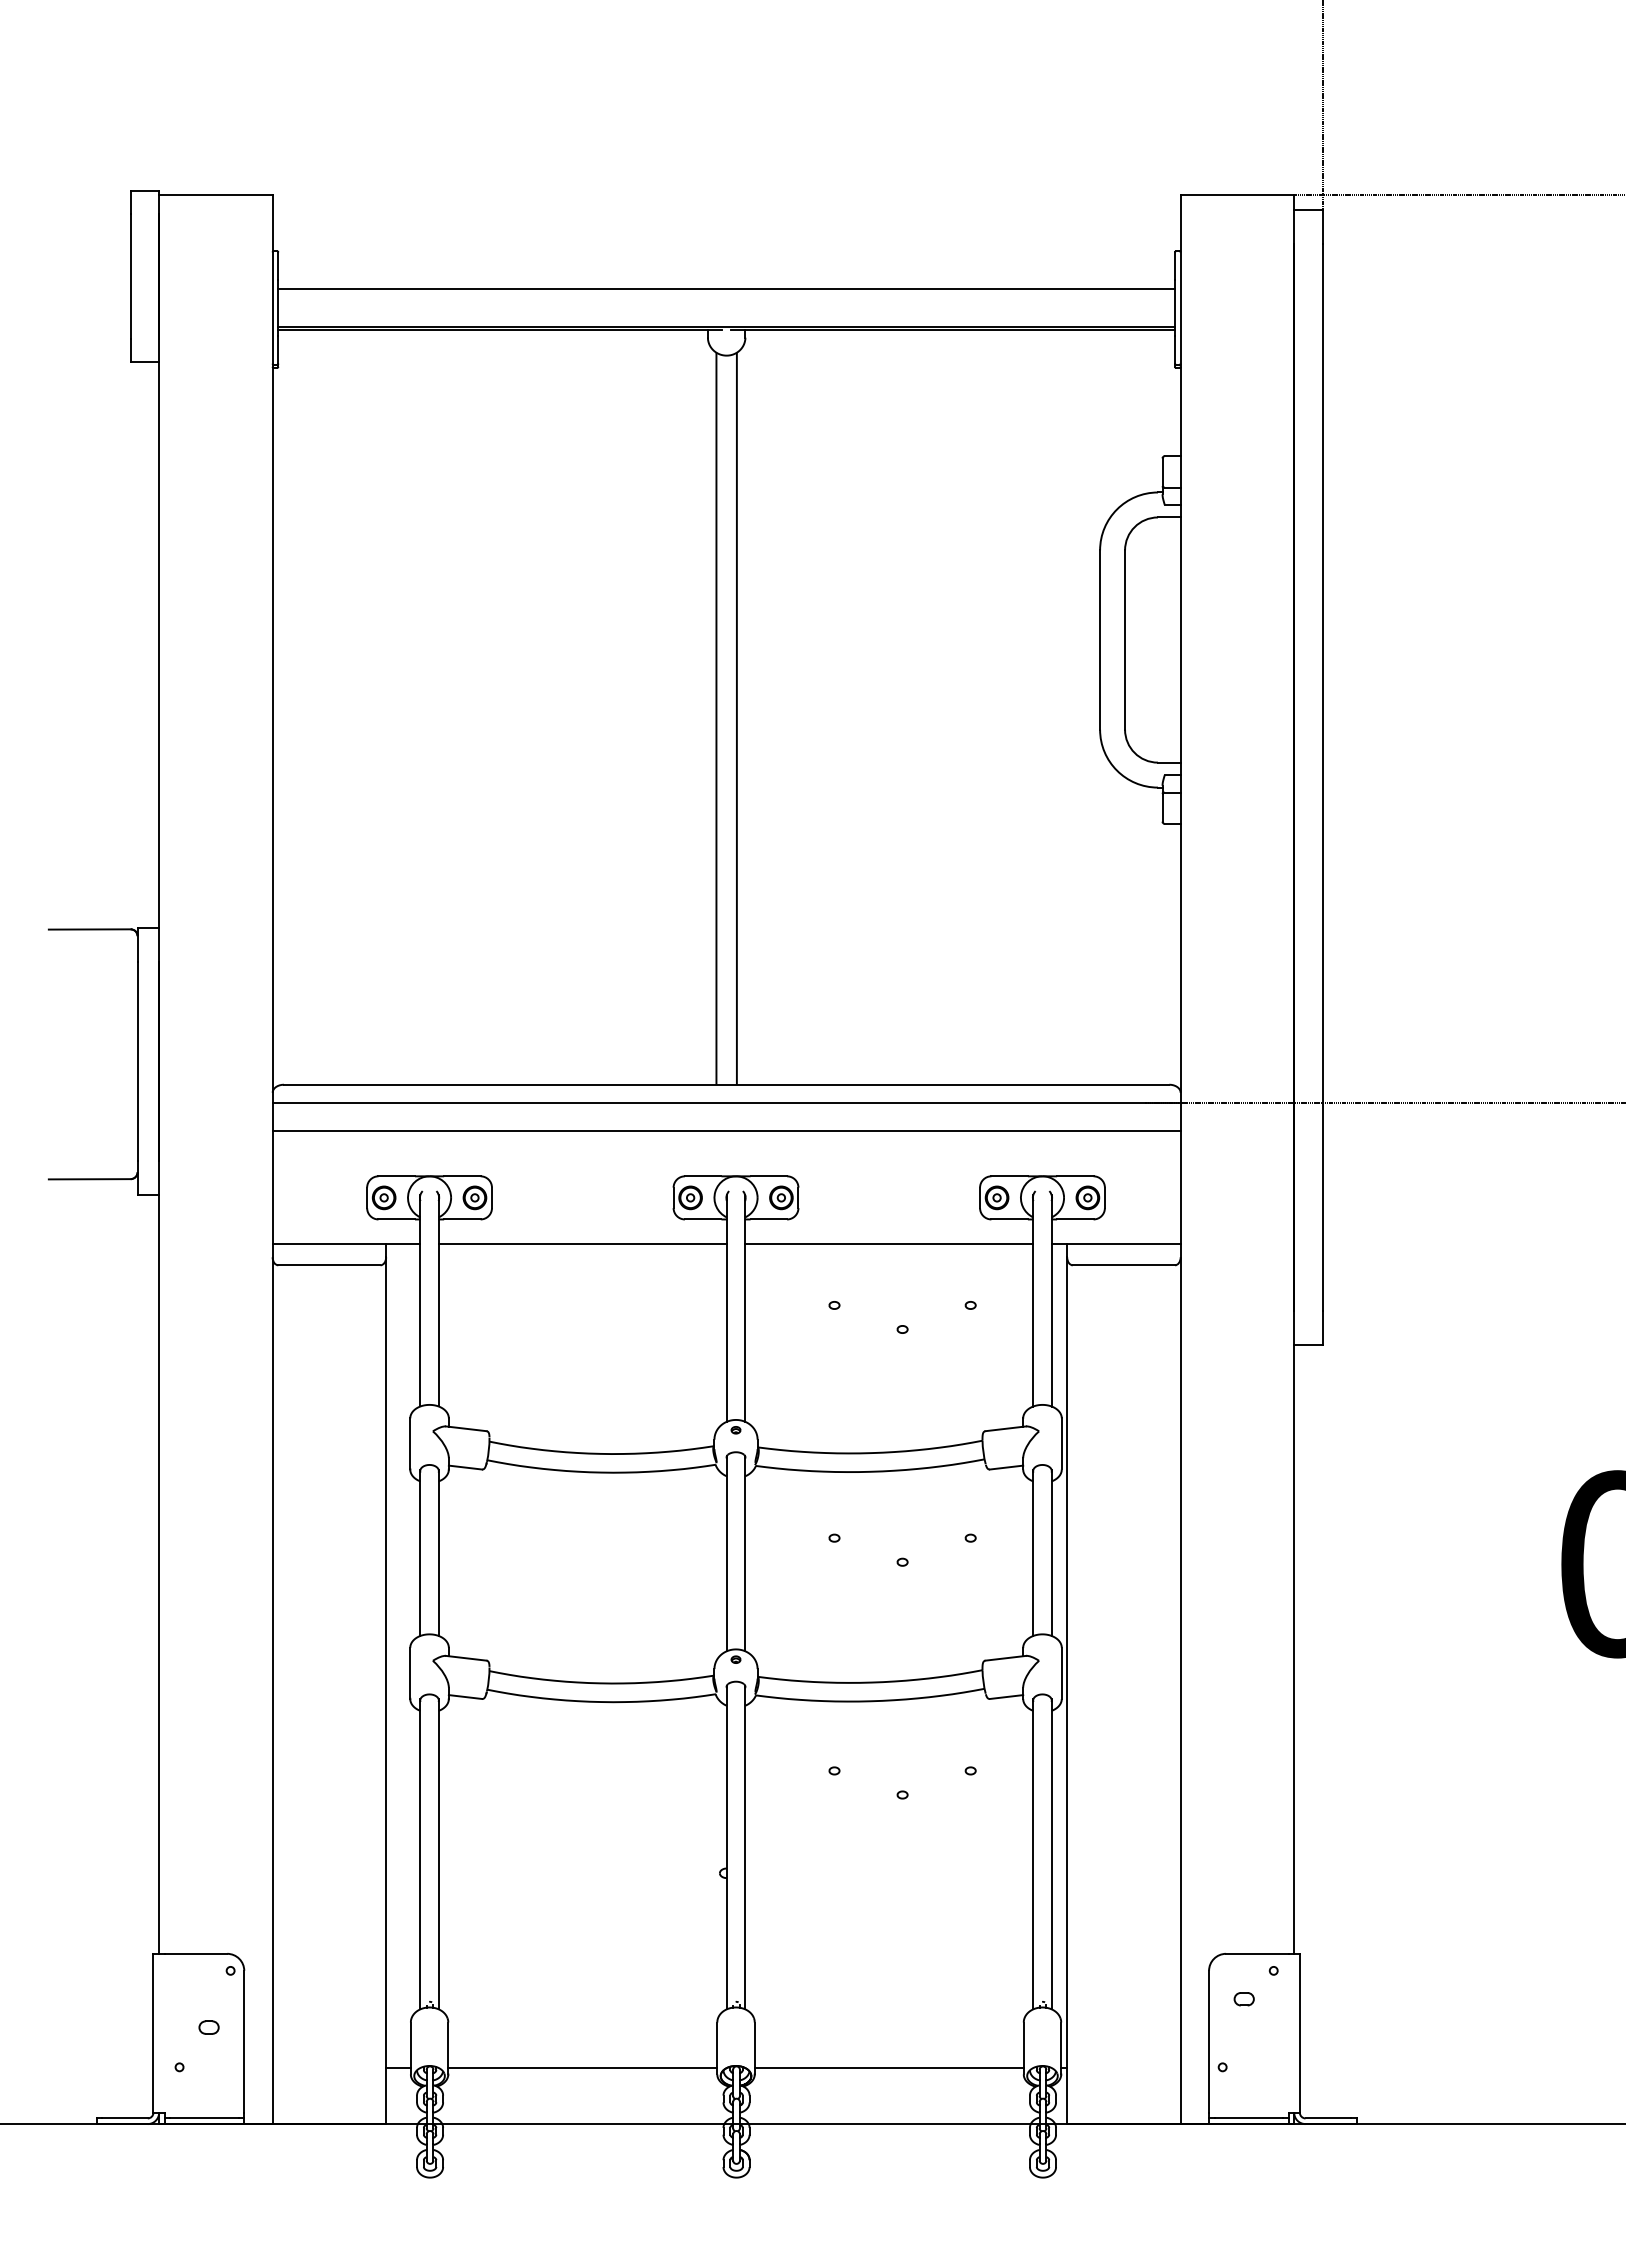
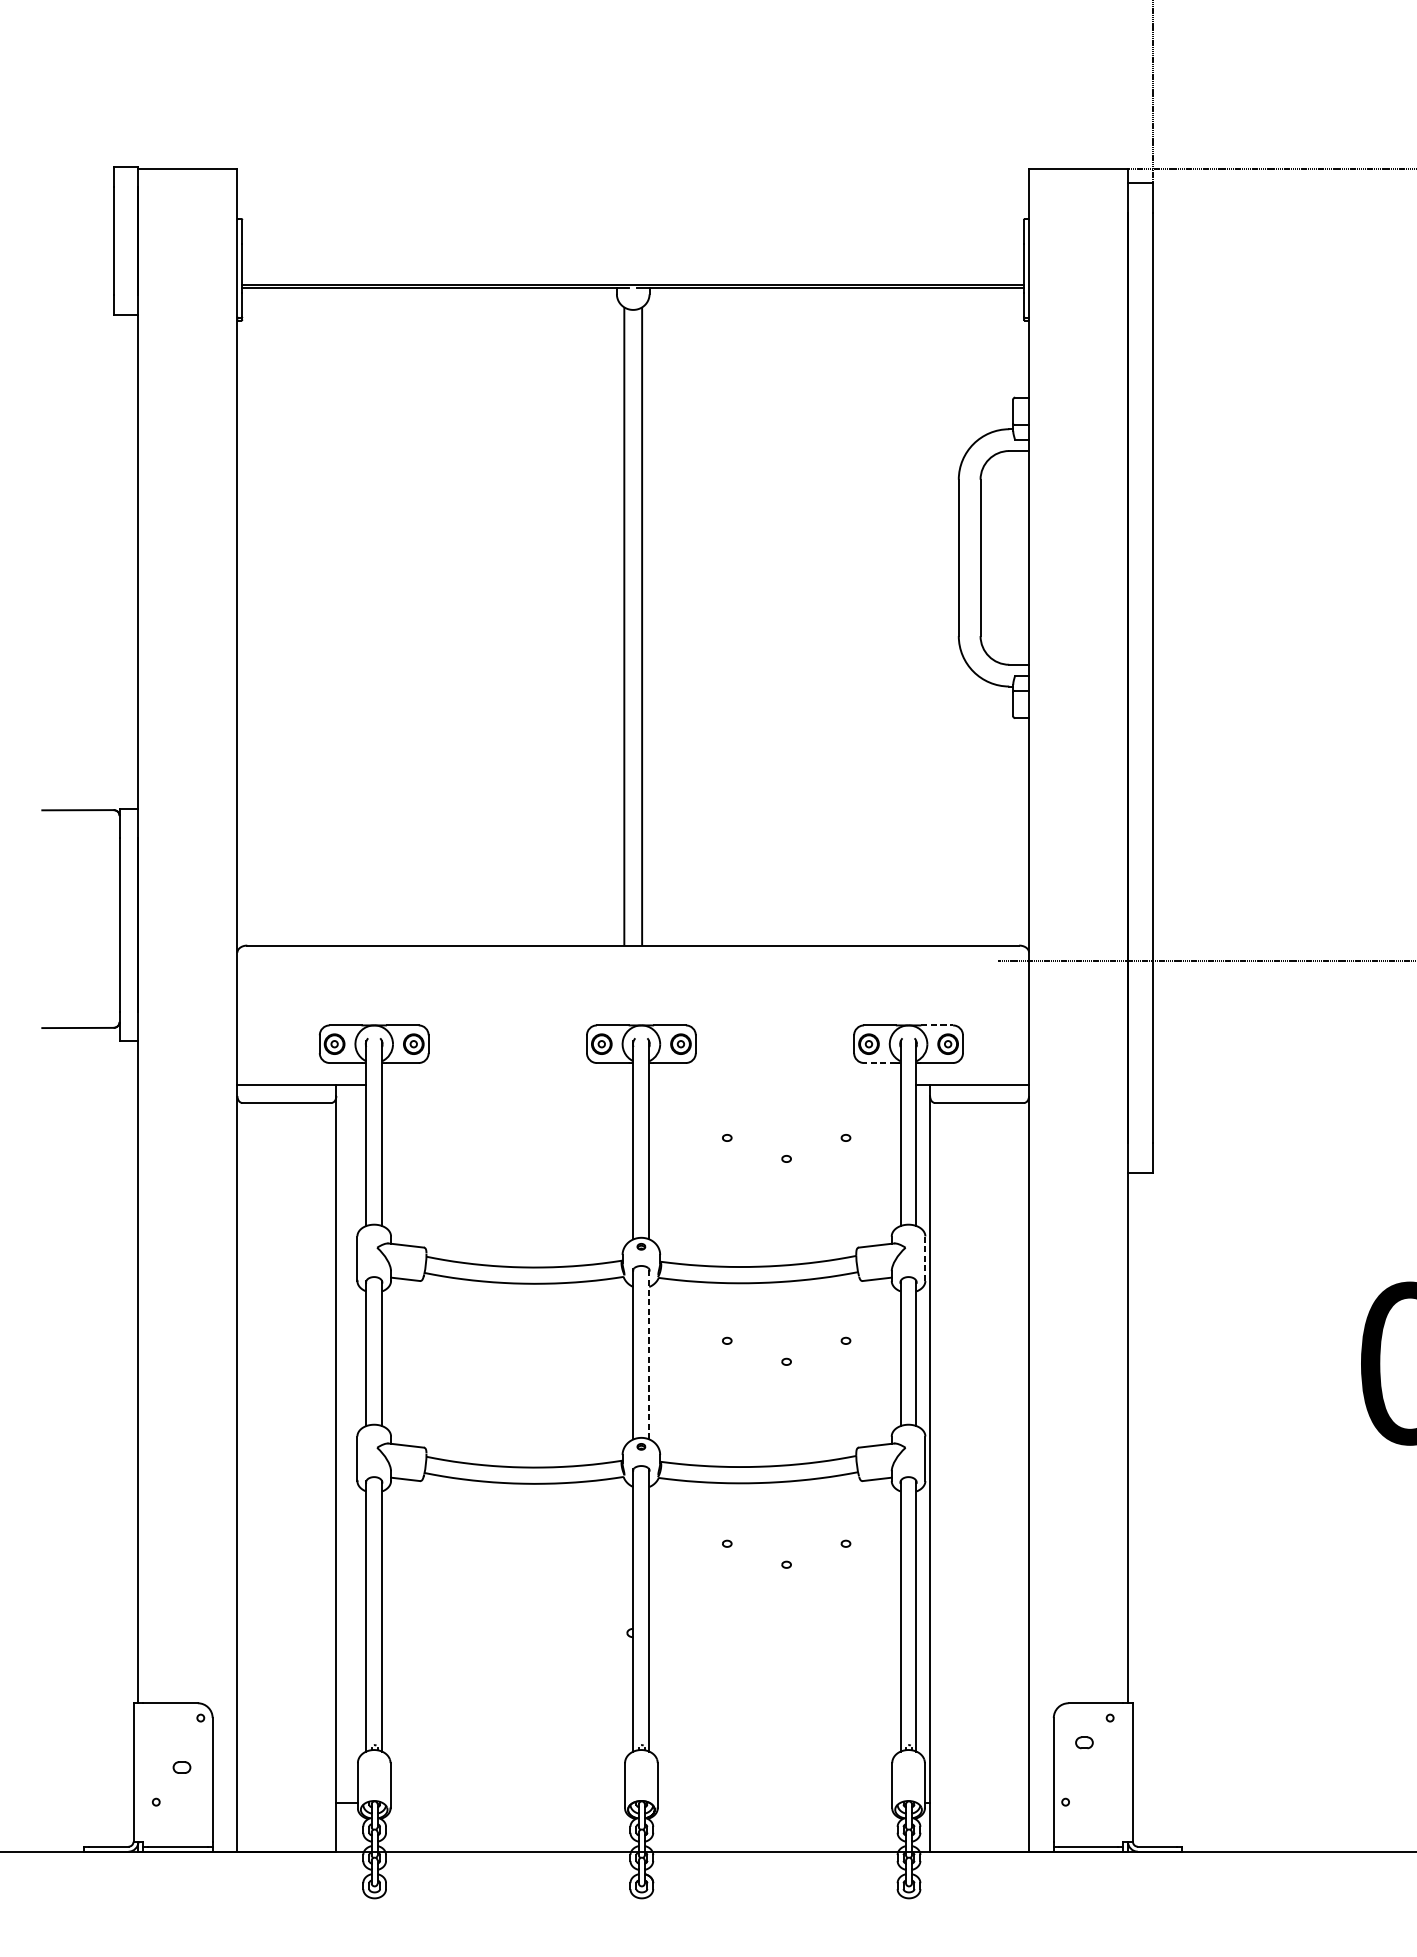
line: (726, 288) -> (633, 251), removed
line: (726, 1102) -> (633, 961), removed
line: (726, 1130) -> (633, 985), removed
line: (1075, 1176) -> (937, 1025), solid -> dashed
line: (1009, 1219) -> (879, 1063), solid -> dashed
line: (582, 1244) -> (507, 1084), removed
line: (889, 1244) -> (775, 1084), removed
line: (1061, 1443) -> (925, 1258), solid -> dashed
line: (745, 1553) -> (649, 1354), solid -> dashed
line: (582, 2067) -> (507, 1802), removed
line: (888, 2067) -> (774, 1802), removed

